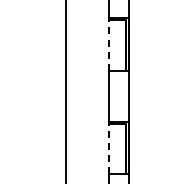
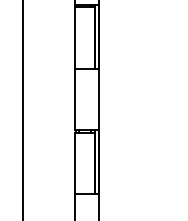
line: (108, 45) -> (74, 37), dashed -> solid
line: (108, 148) -> (74, 162), dashed -> solid

